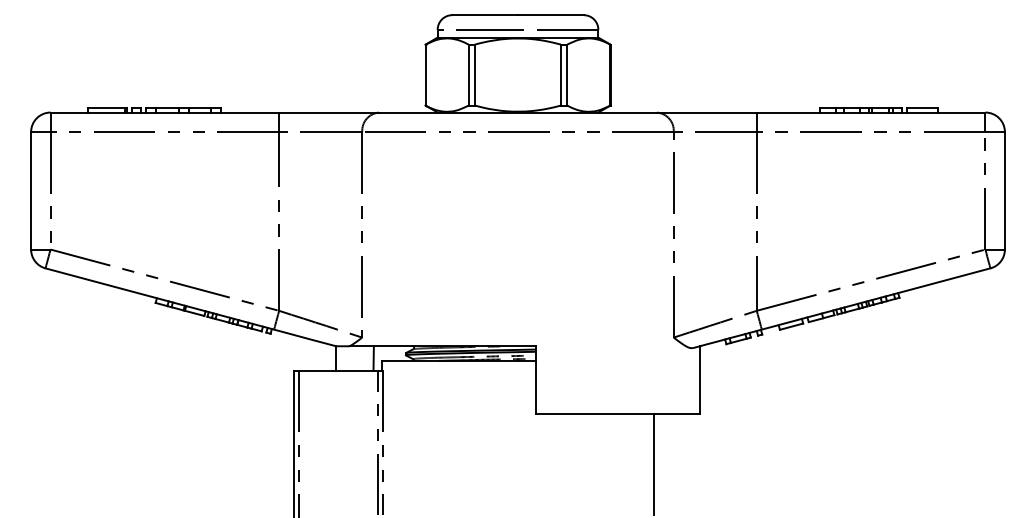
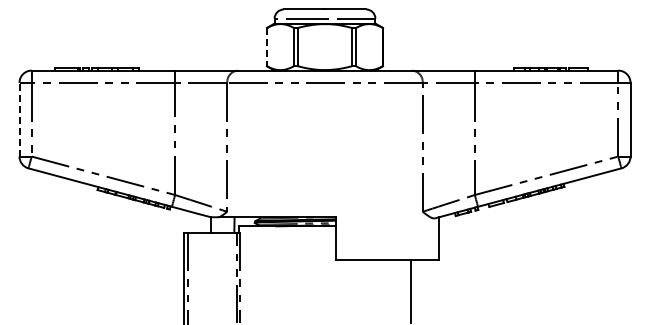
line: (424, 75) -> (266, 47), solid -> dashed
line: (31, 190) -> (19, 119), solid -> dashed

